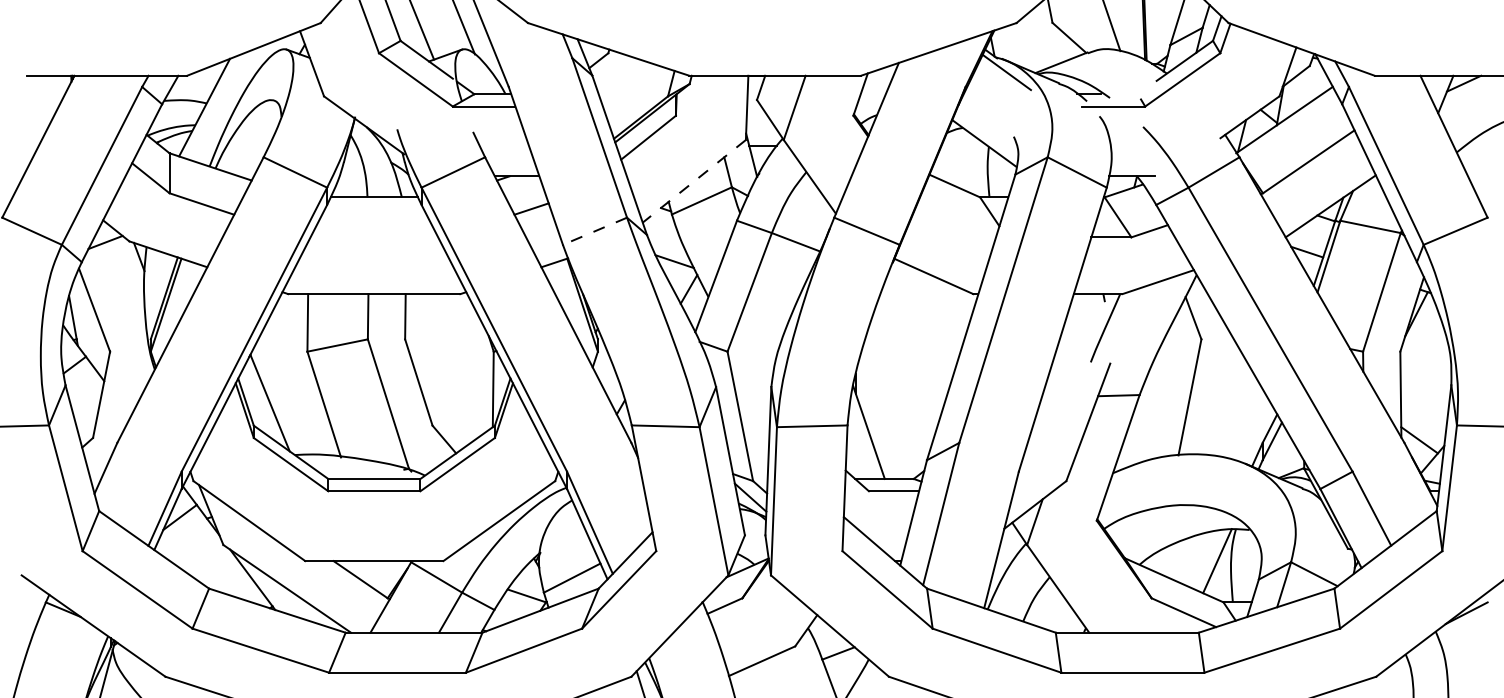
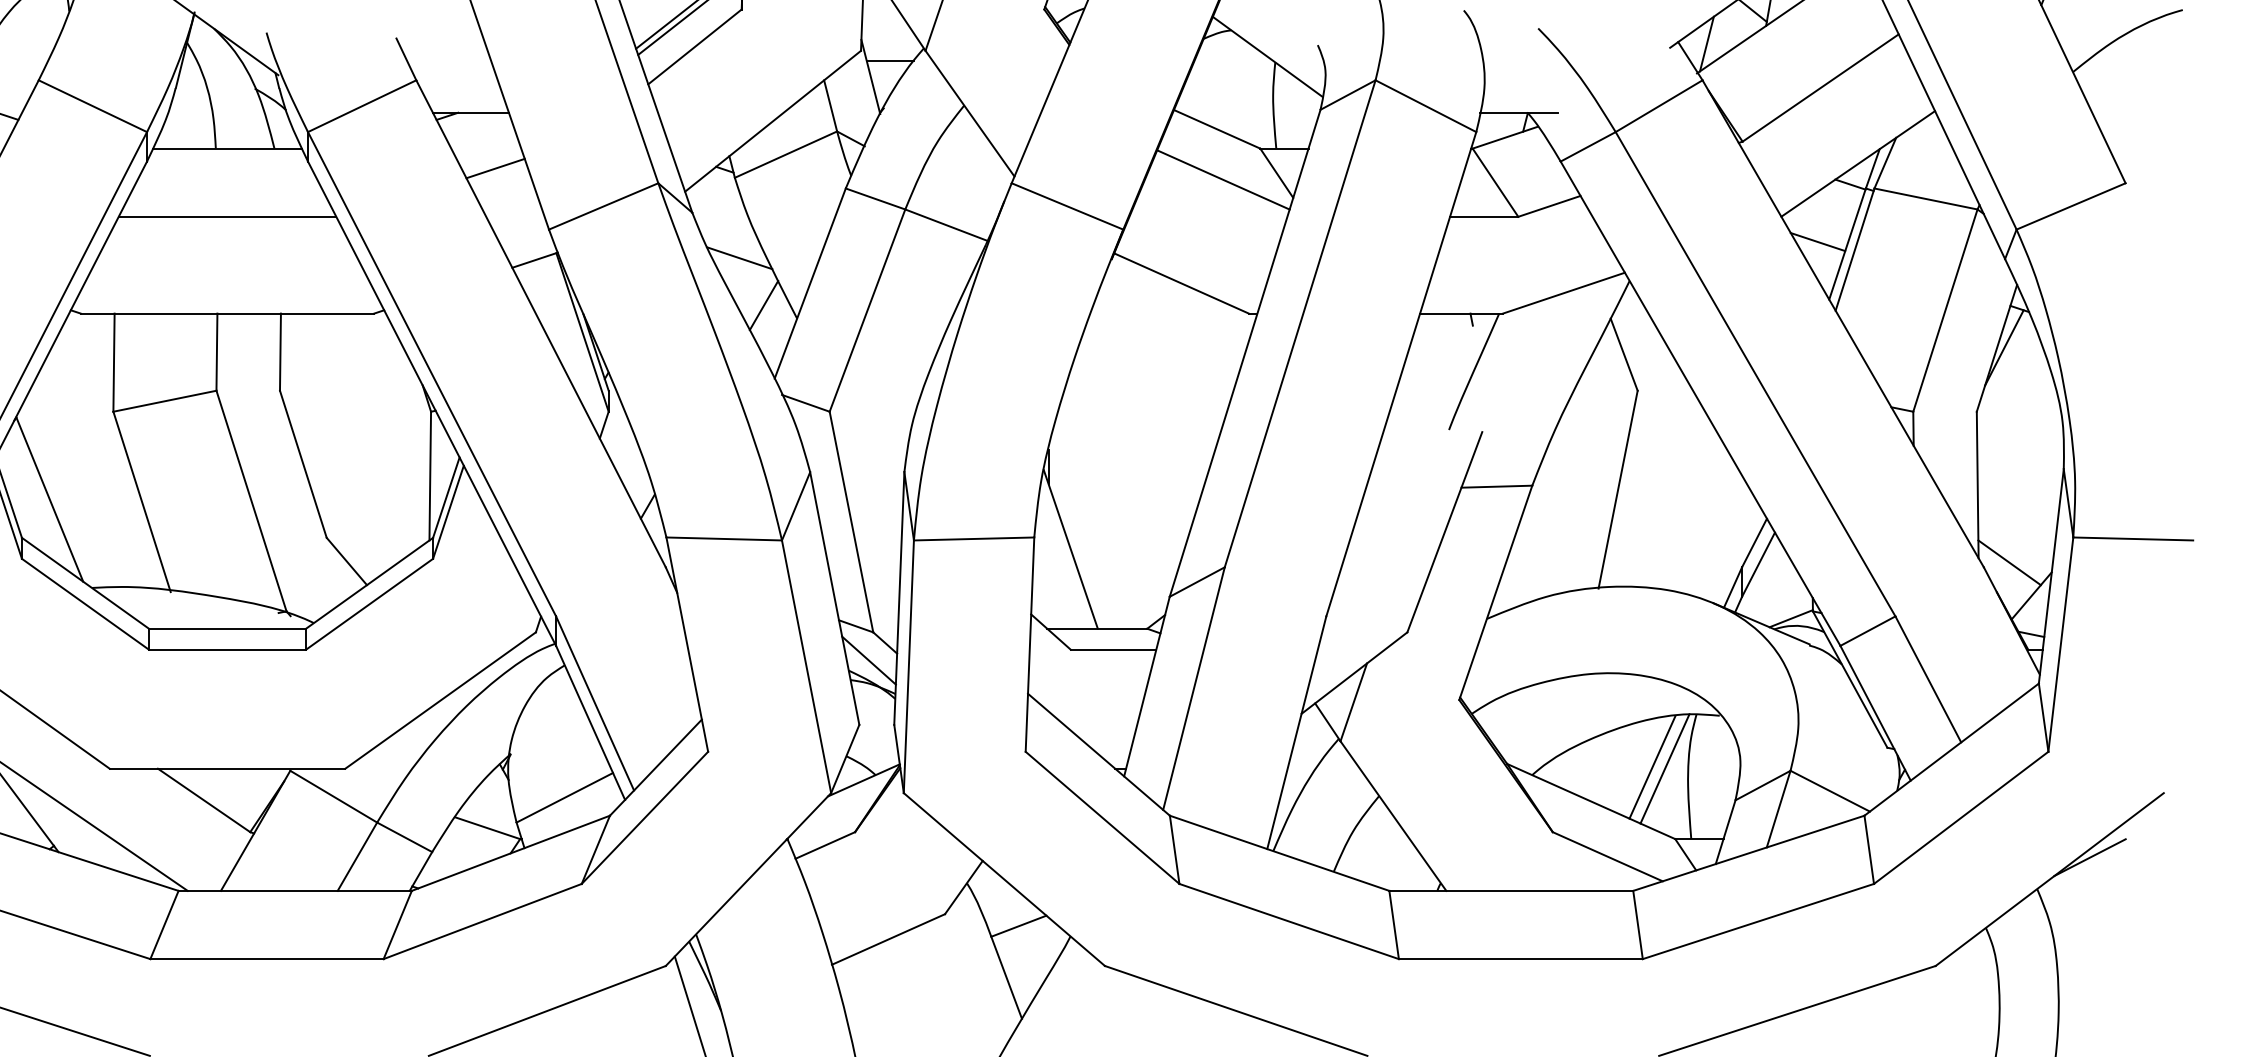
line: (693, 181) -> (771, 121), dashed -> solid
line: (958, 215) -> (1223, 179), added
line: (594, 231) -> (602, 206), dashed -> solid
line: (374, 237) -> (227, 217), added
line: (1209, 560) -> (1651, 767), added

